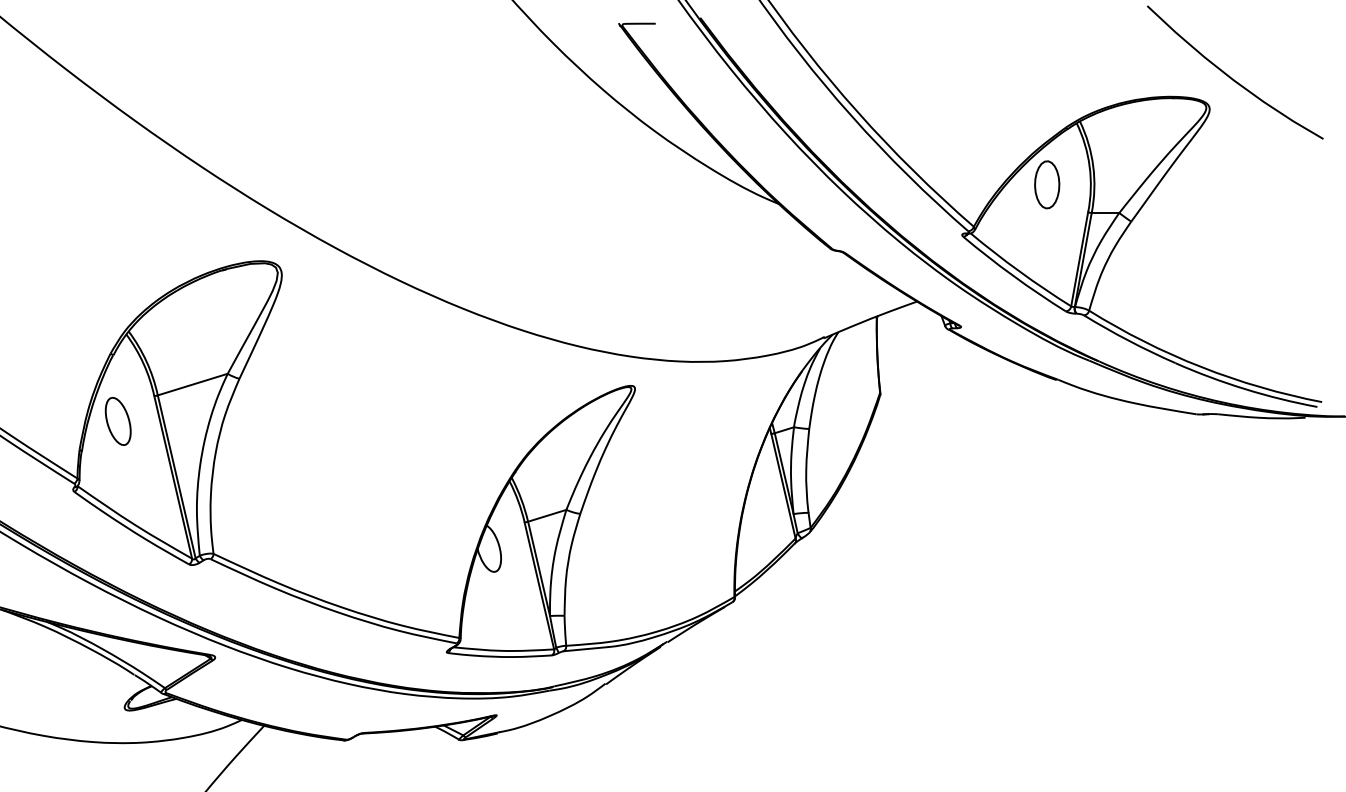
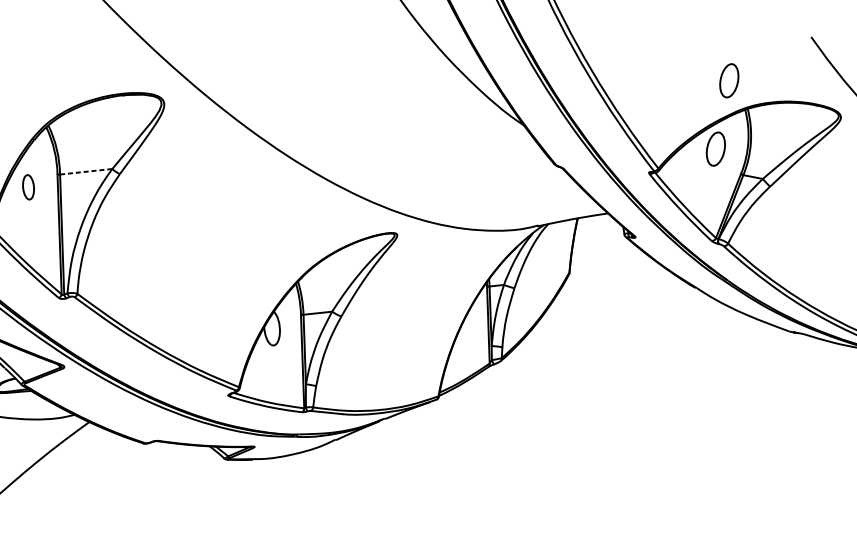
part: (1047, 87) -> (729, 80), added
line: (192, 384) -> (86, 171), solid -> dashed
part: (117, 420) -> (28, 186), size x0.7

